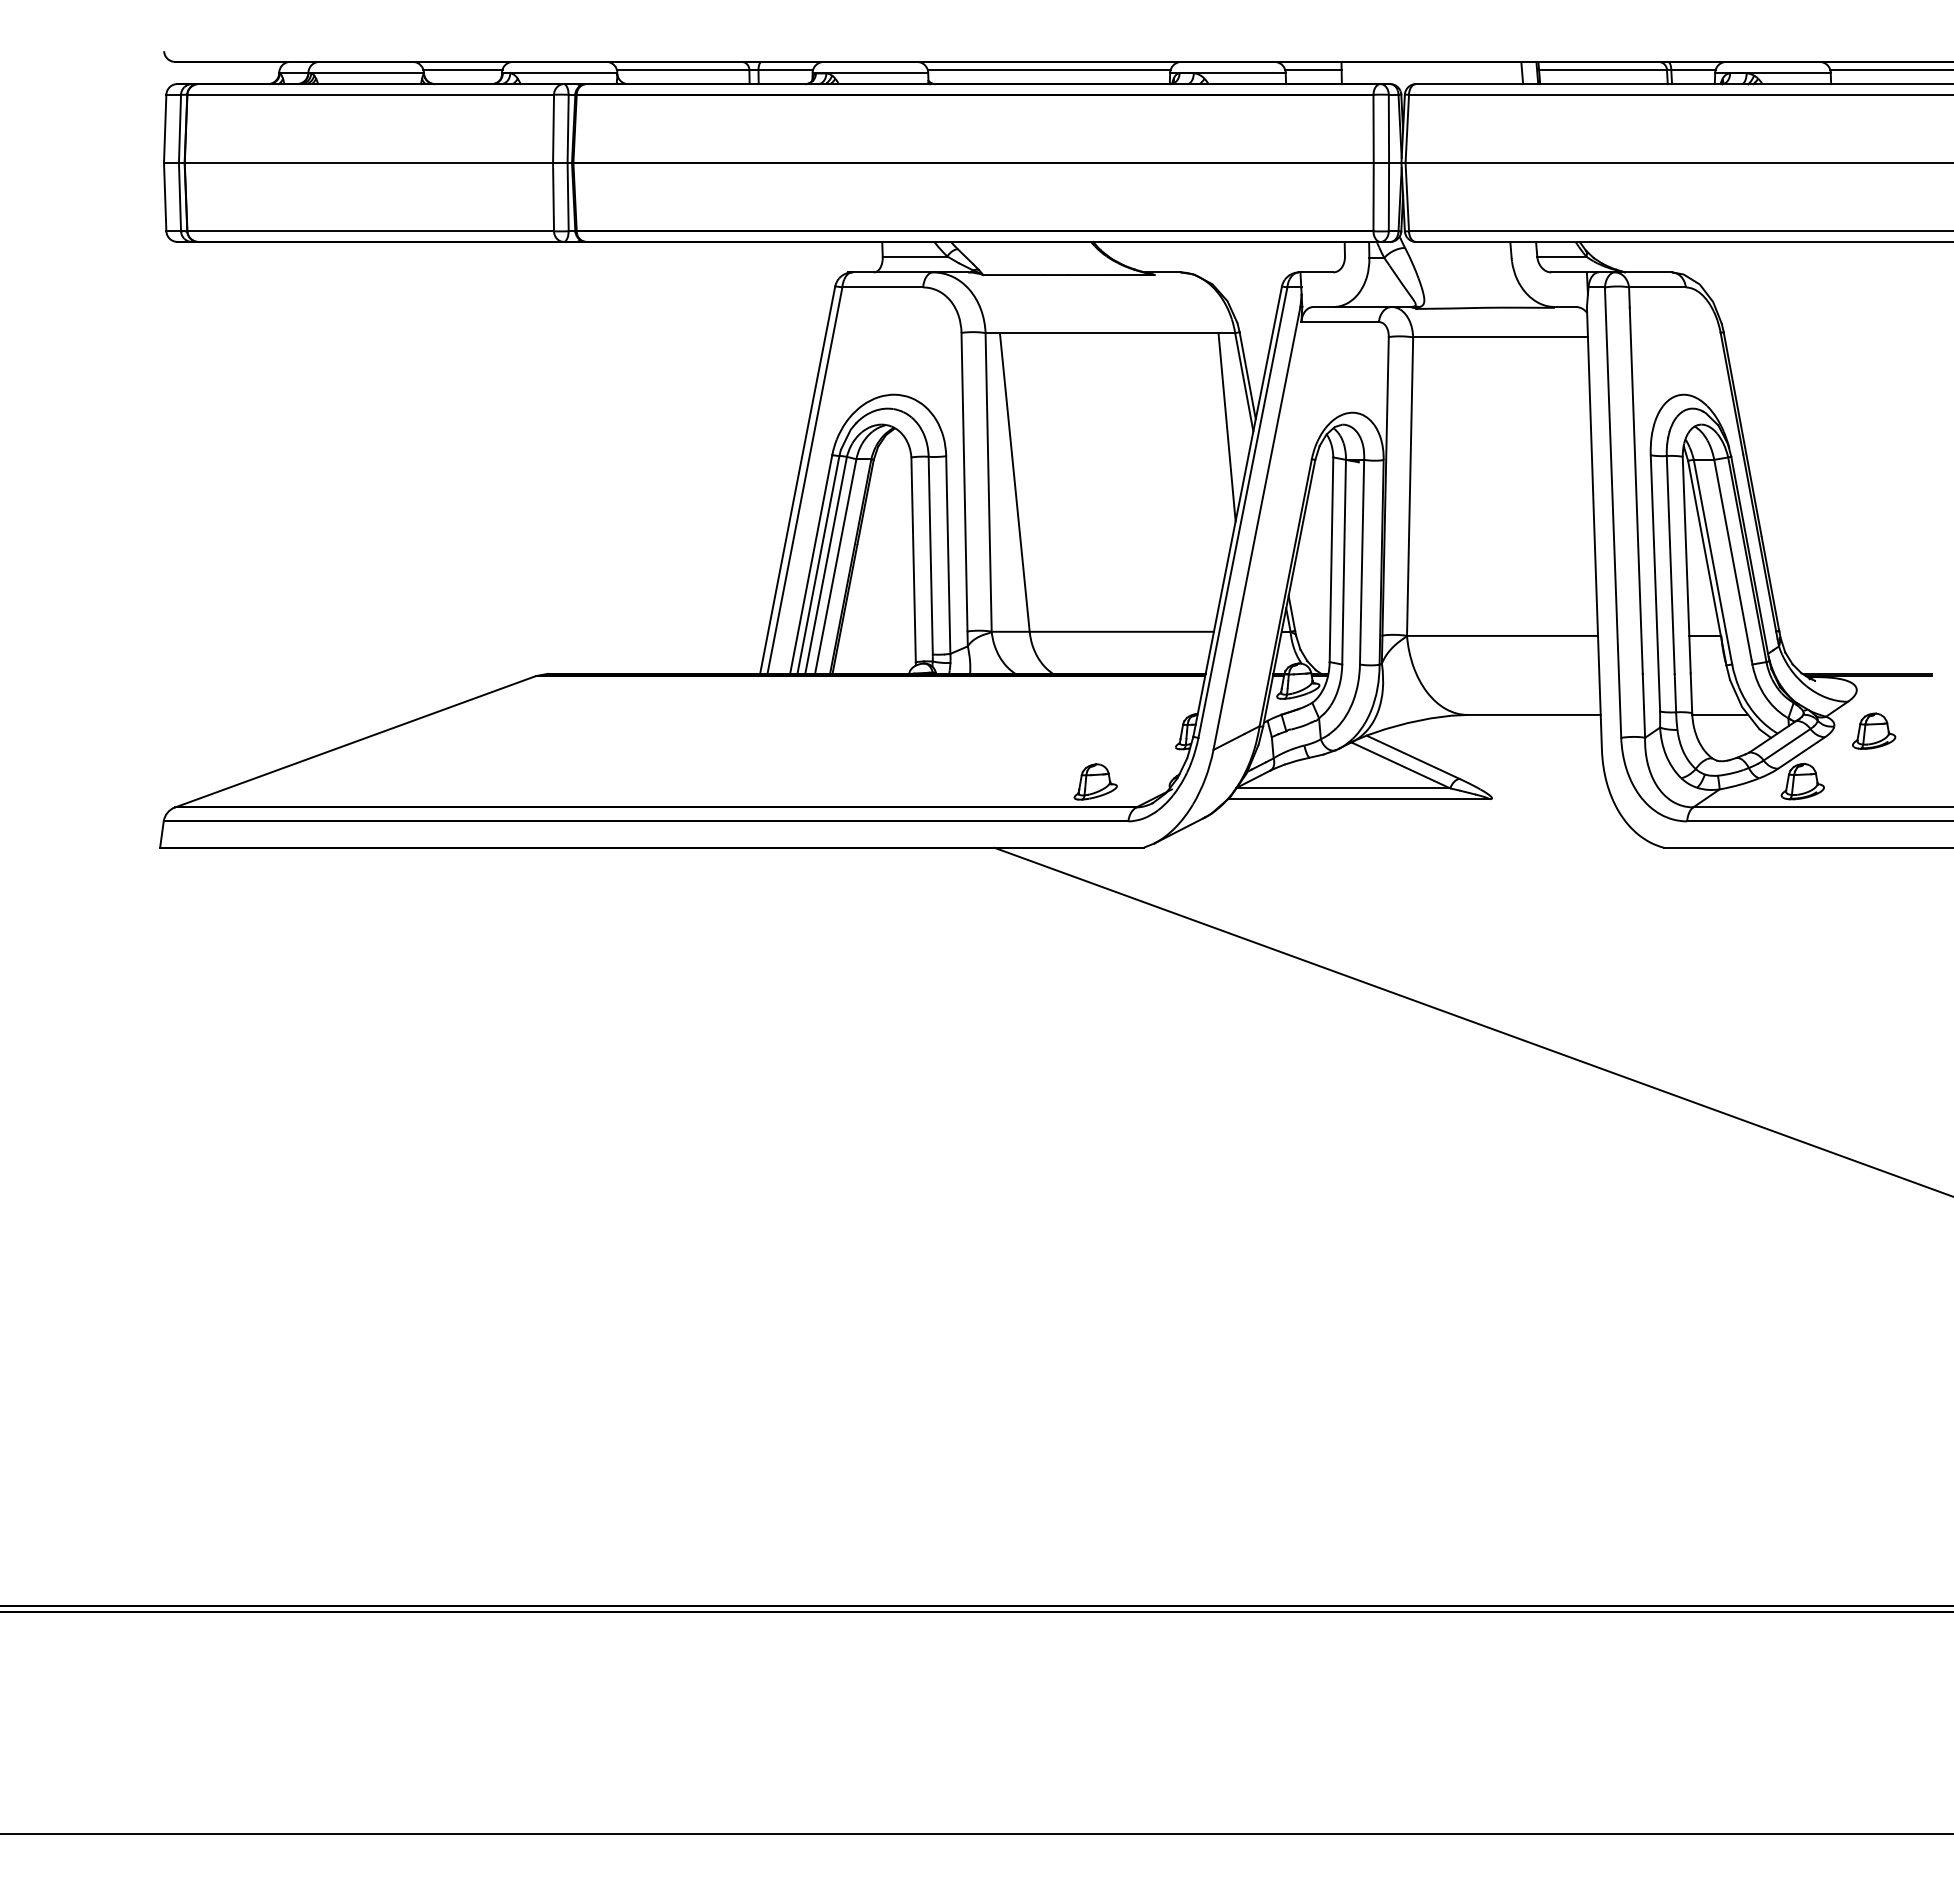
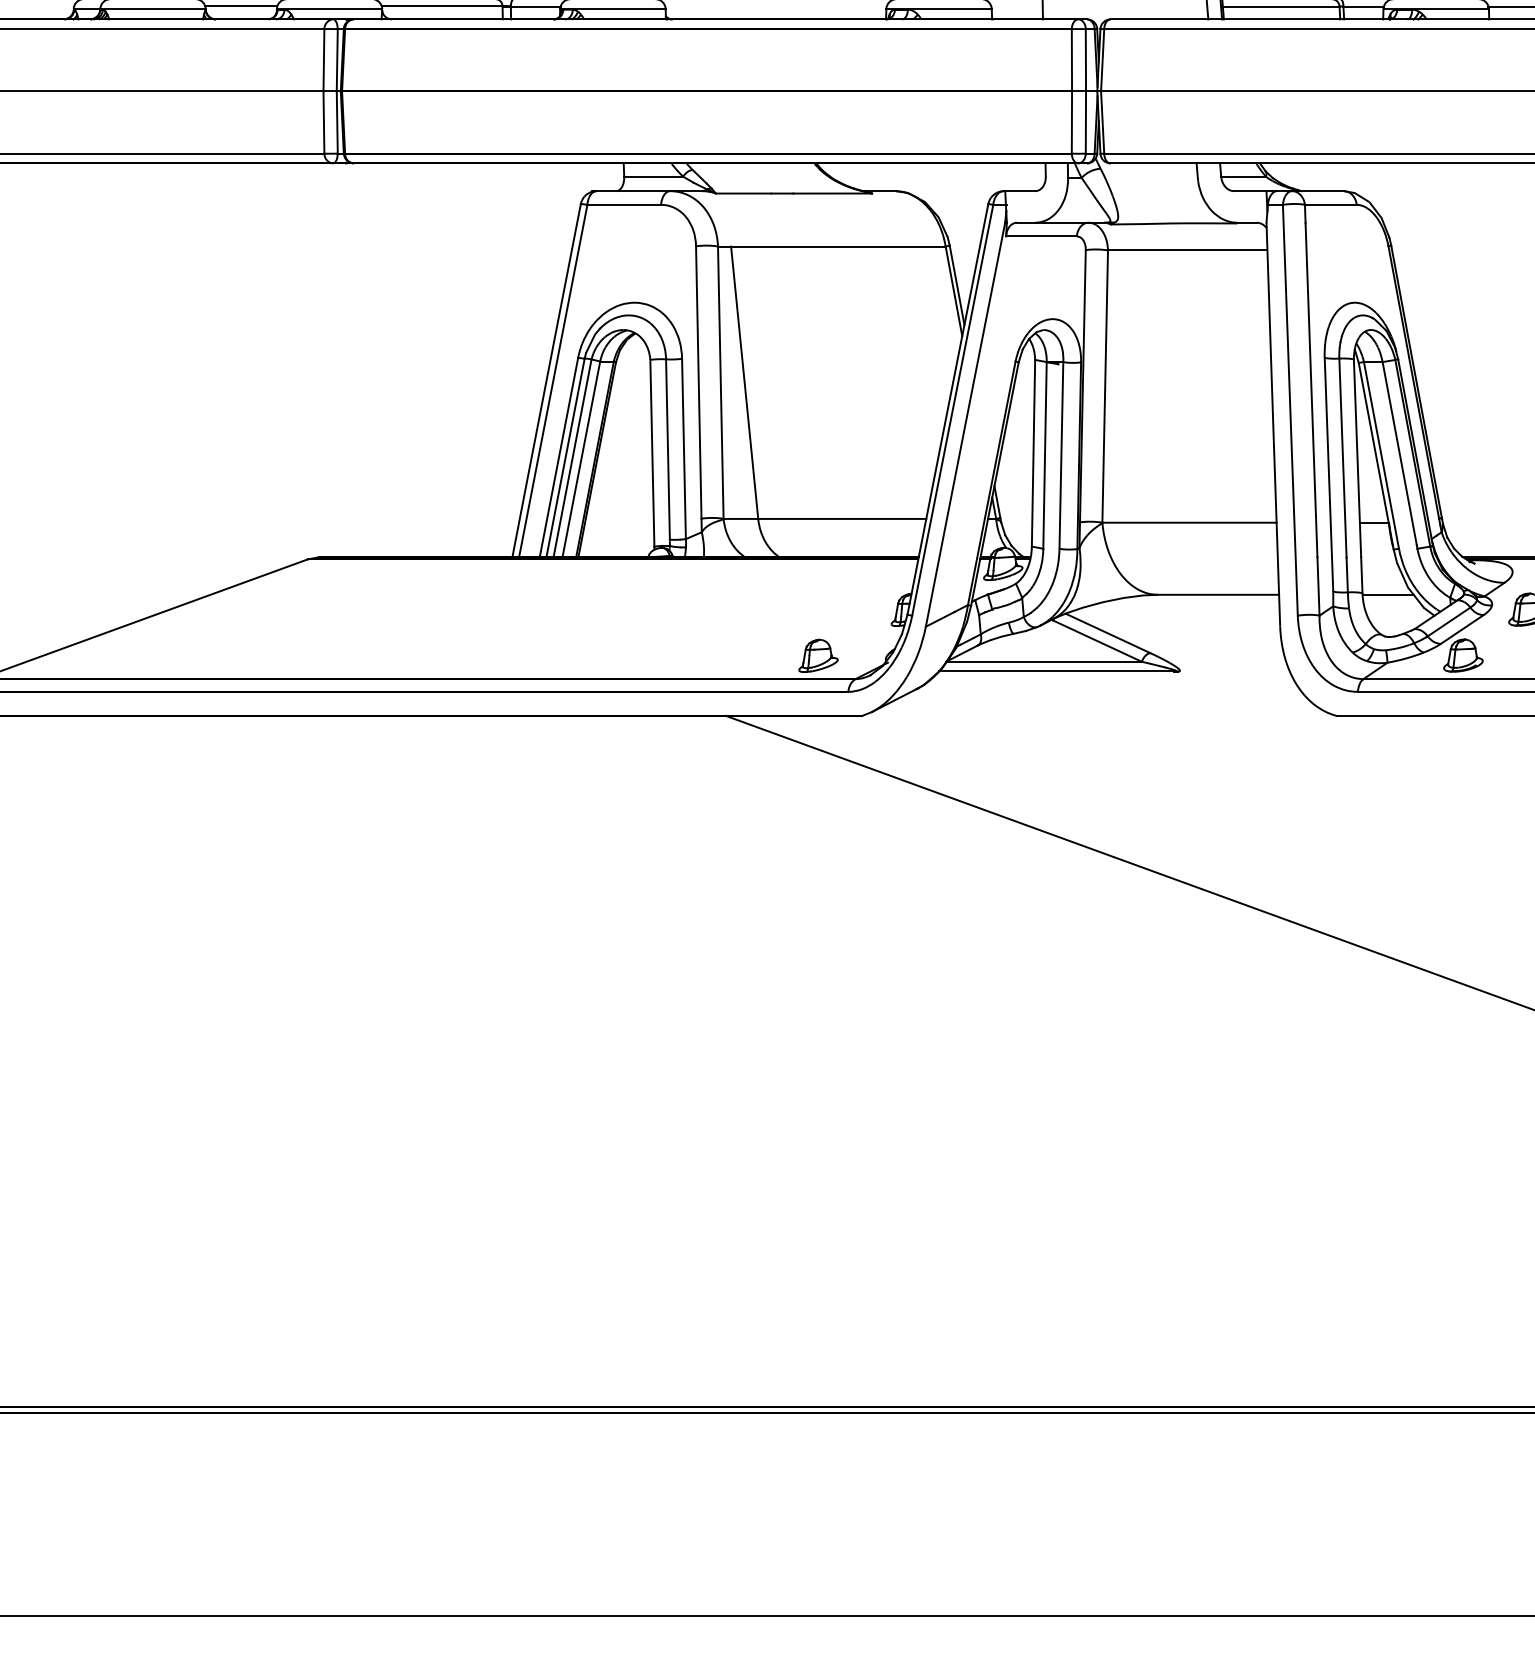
line: (1048, 70) -> (775, 6), removed
line: (1313, 70) -> (1017, 6), removed
line: (1226, 427) -> (937, 332), removed

